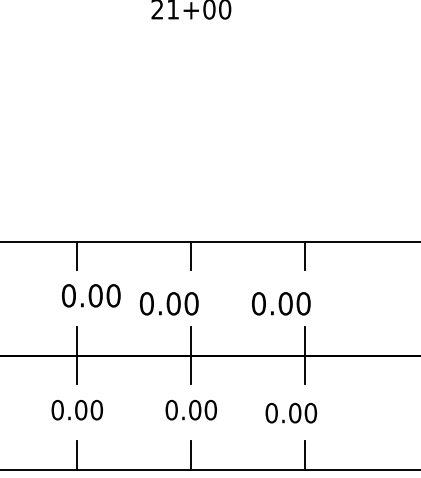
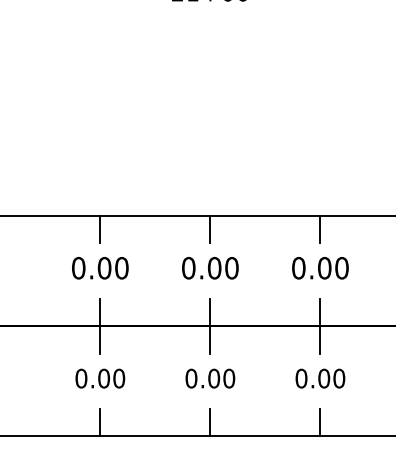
text: (91, 295) -> (100, 267), moved
text: (169, 303) -> (210, 267), moved
text: (281, 303) -> (320, 267), moved
text: (290, 413) -> (319, 378), moved

